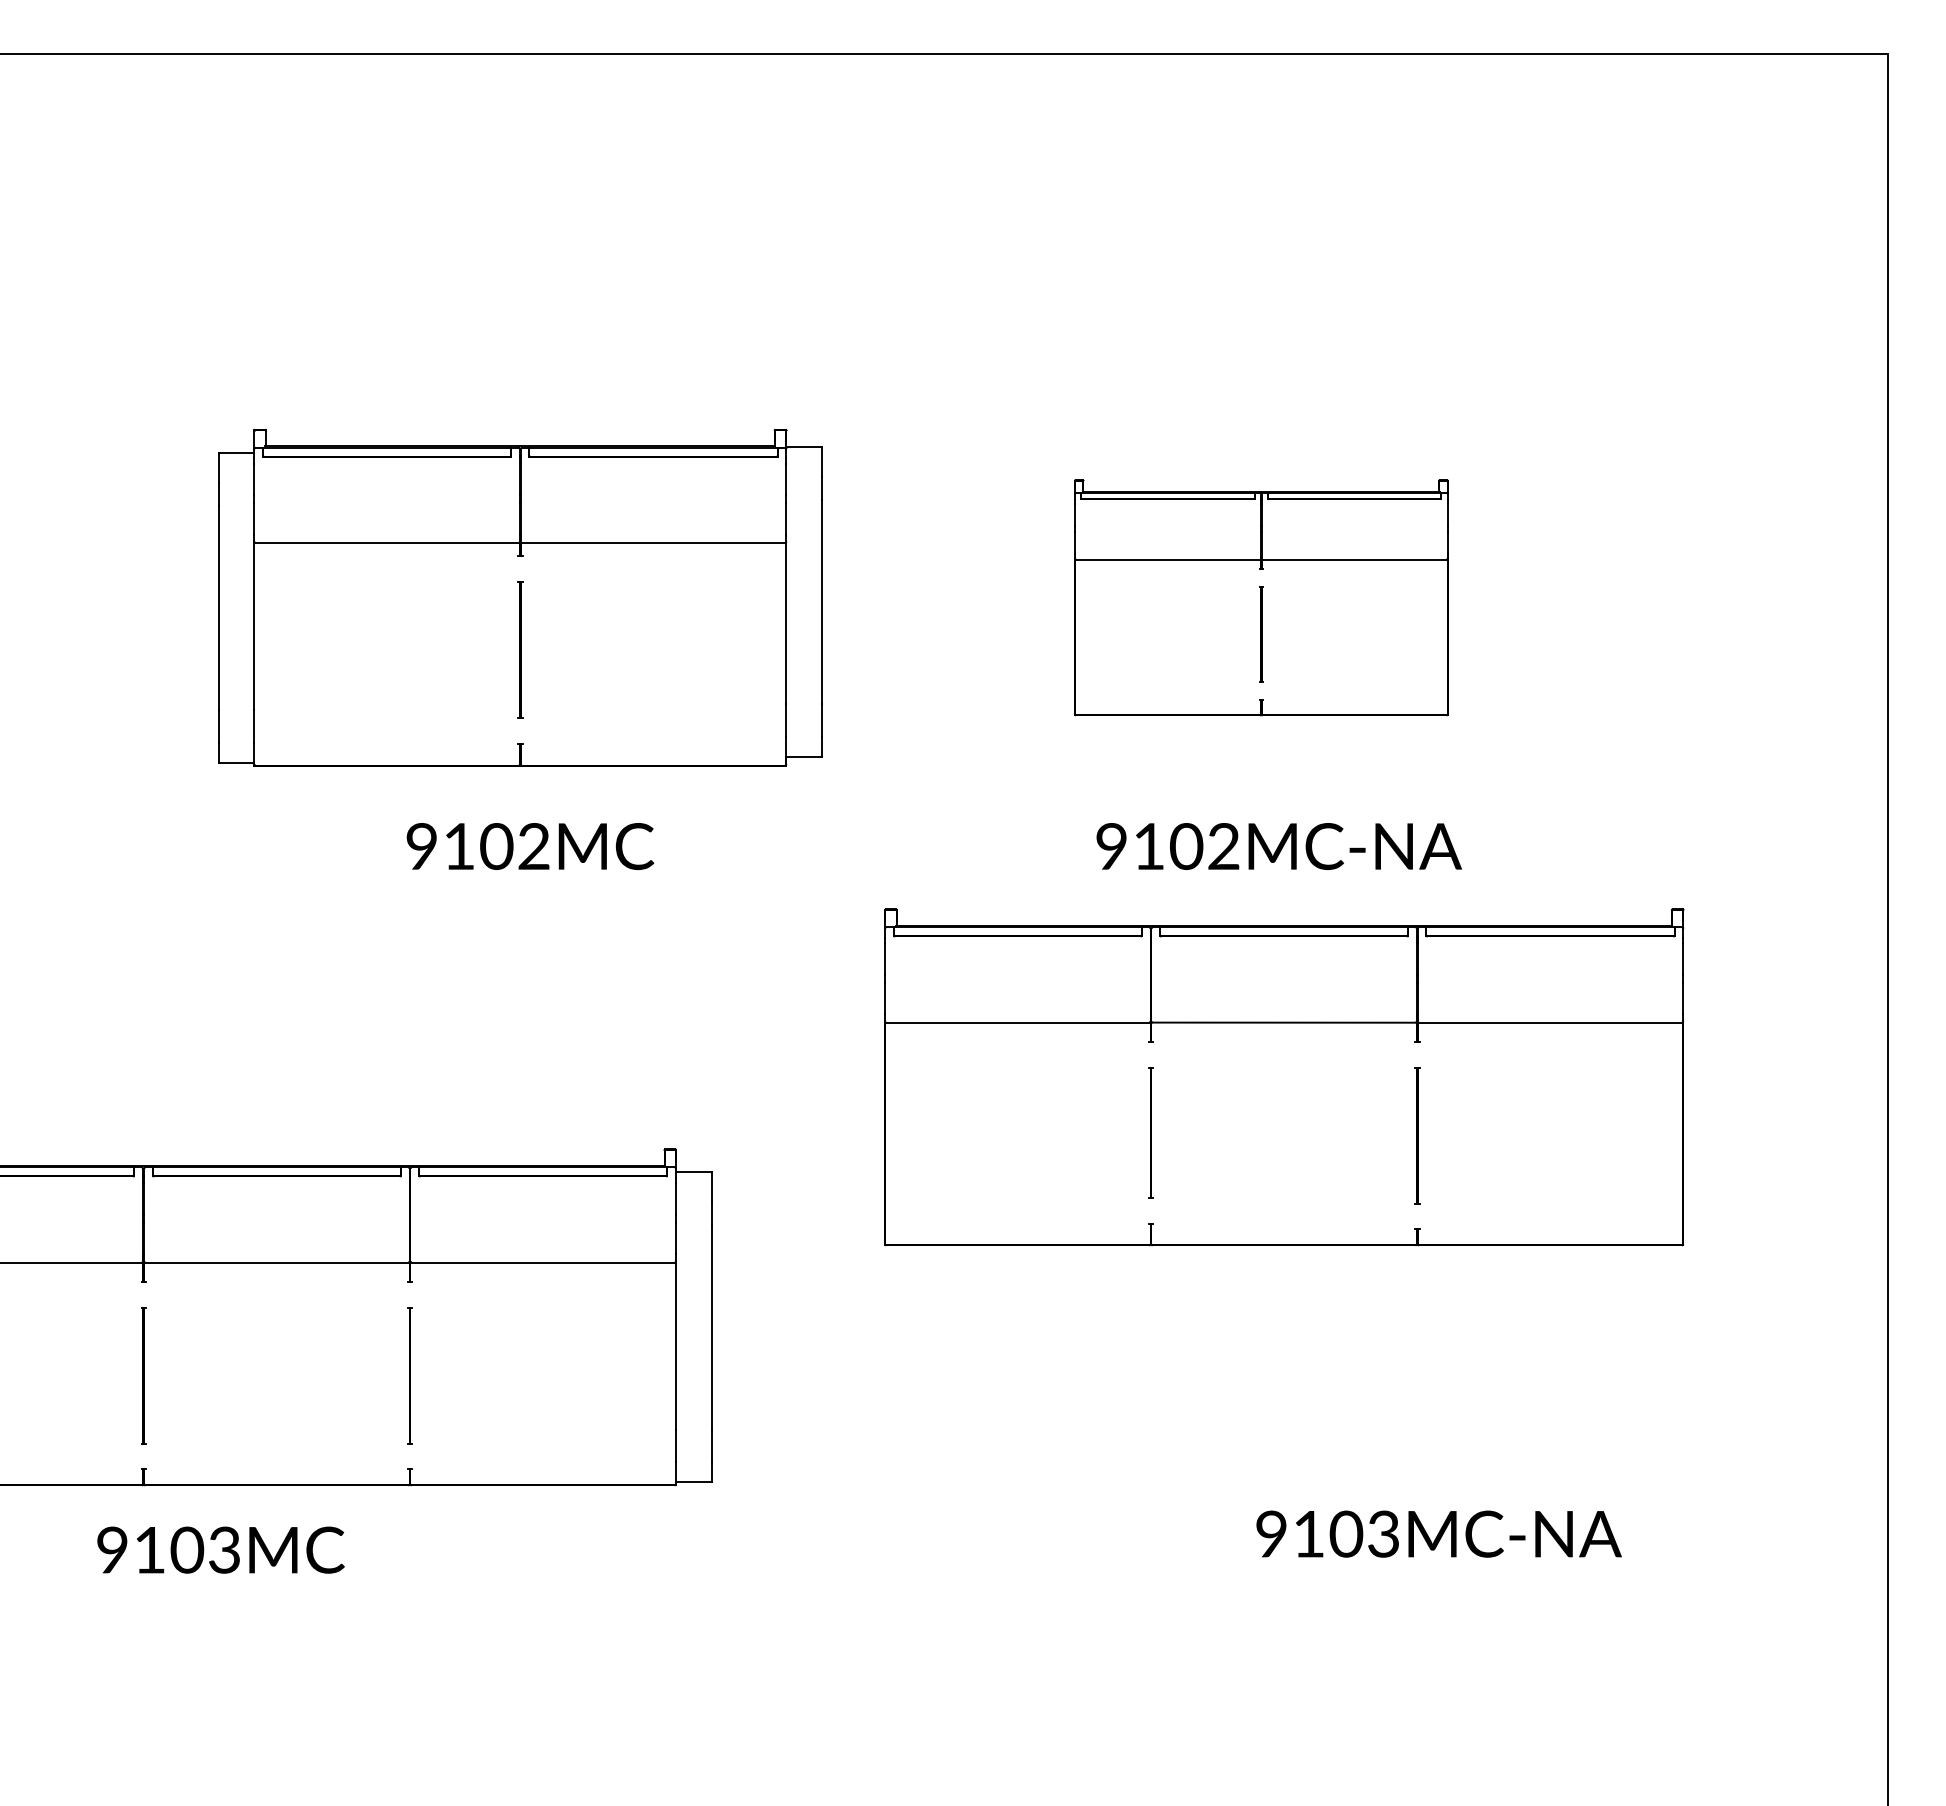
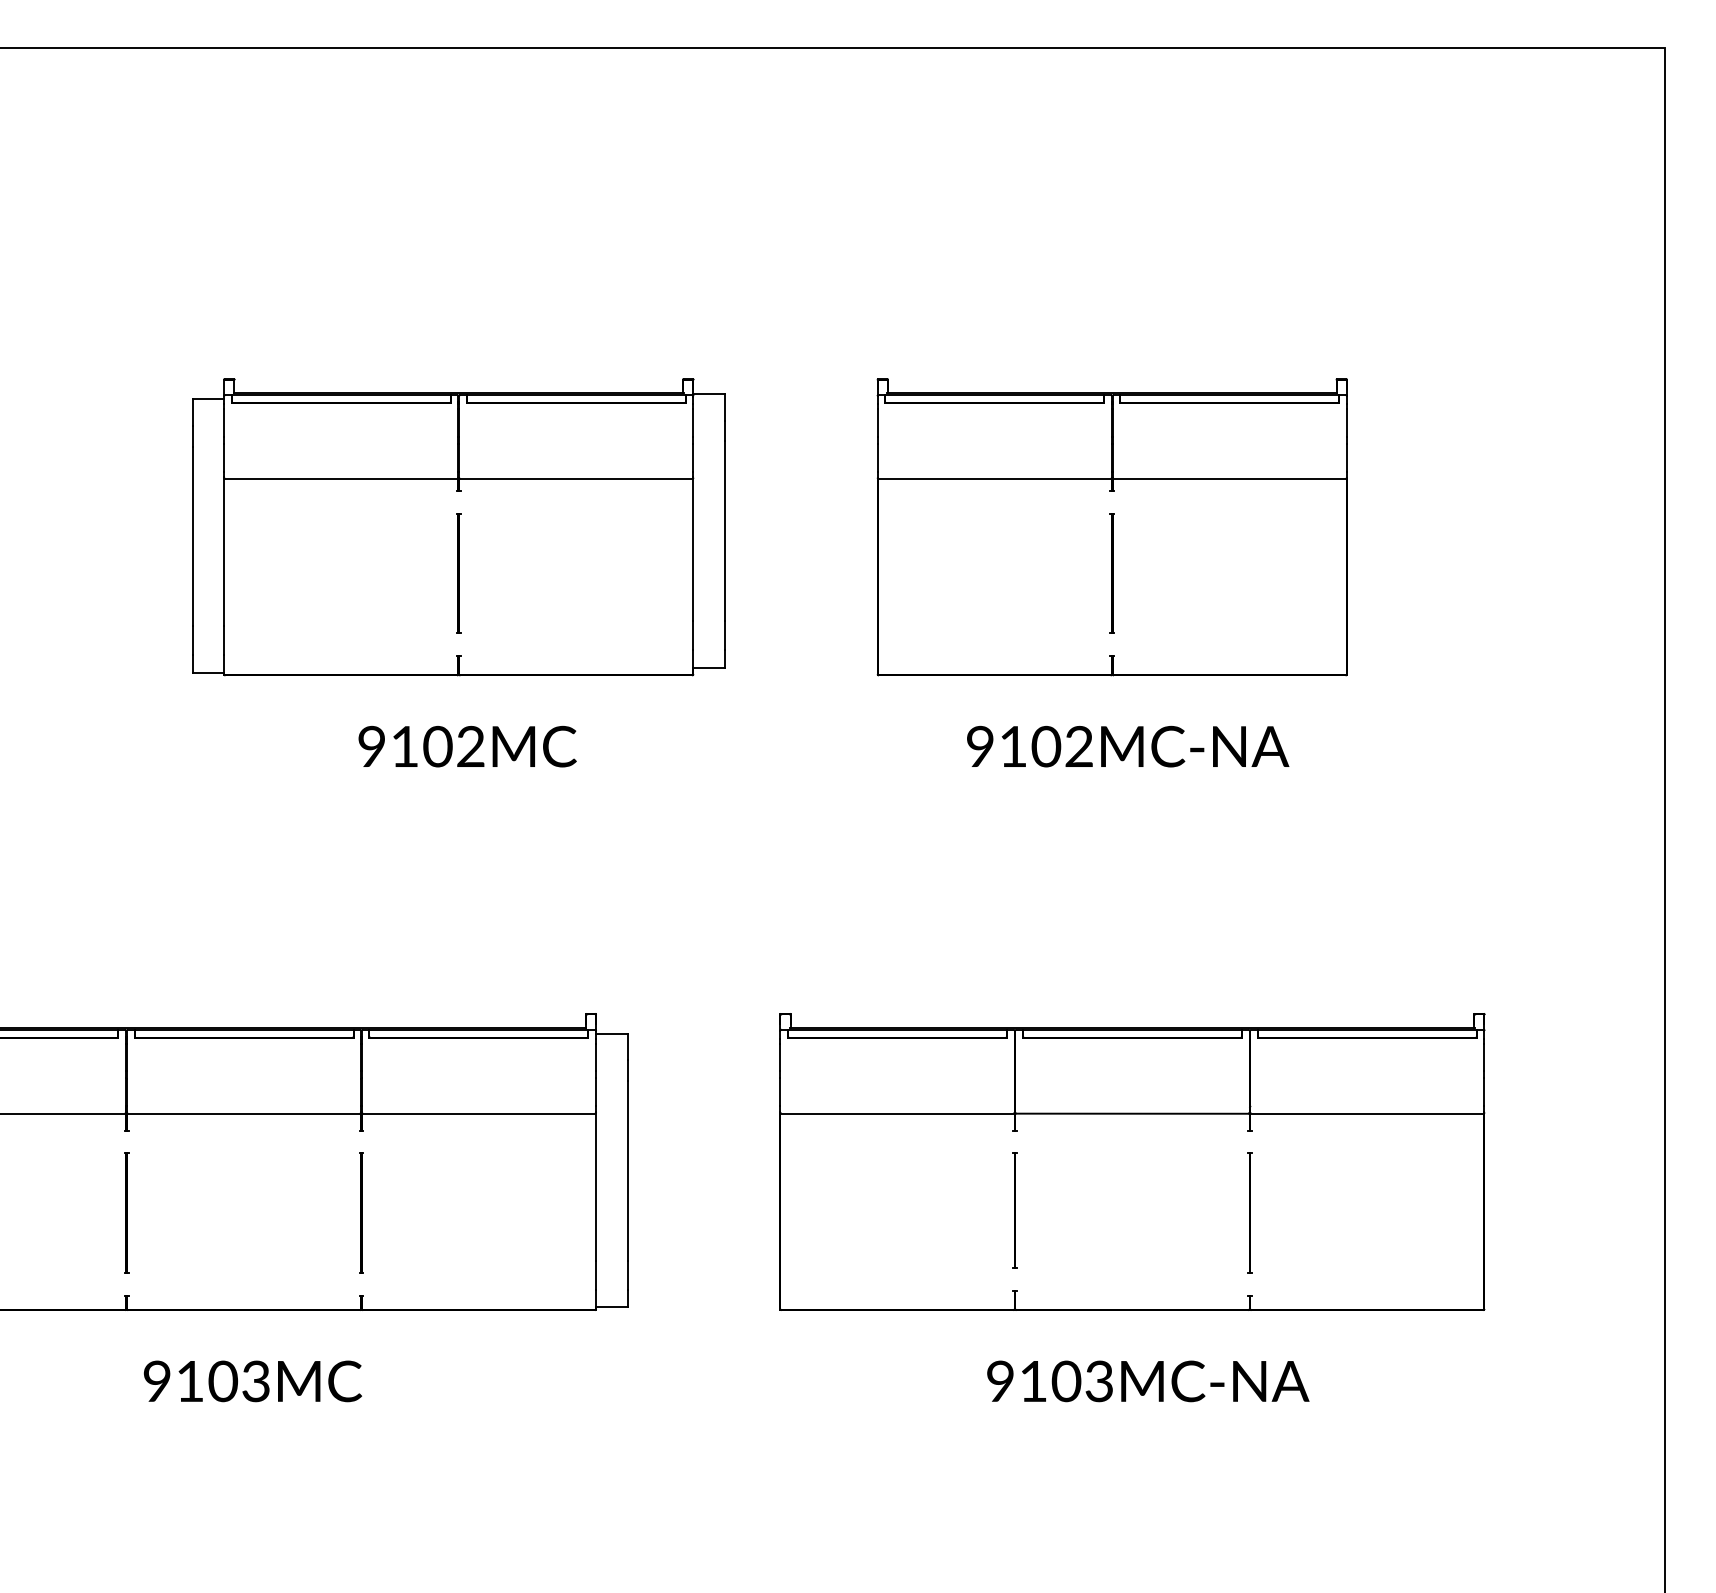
part: (1261, 597) -> (1112, 527), size x1.43
part: (1284, 1077) -> (1132, 1162), moved
text: (1438, 1533) -> (1147, 1380), moved
text: (220, 1549) -> (252, 1380), moved

